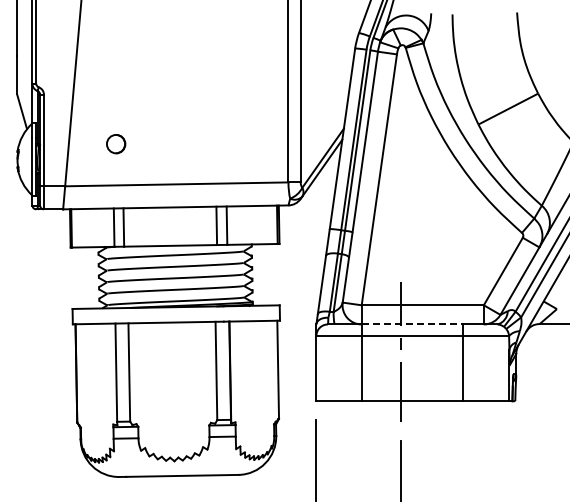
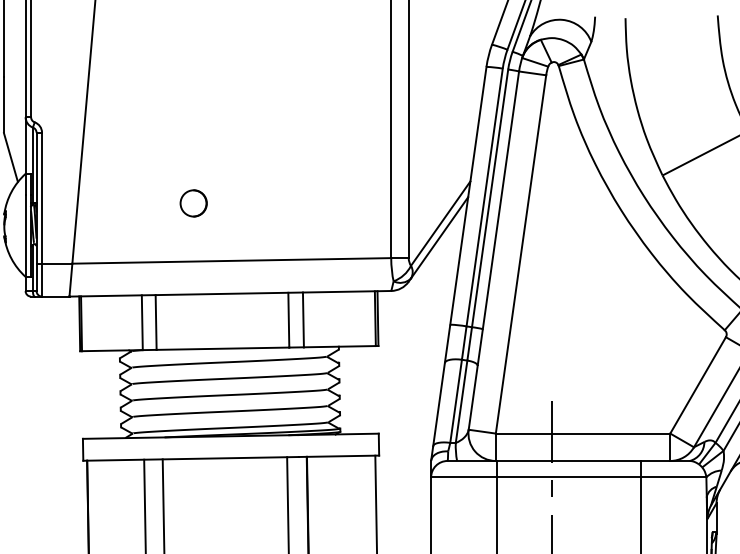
circle: (116, 144) -> (194, 203), moved
line: (413, 324) -> (569, 461), dashed -> solid

